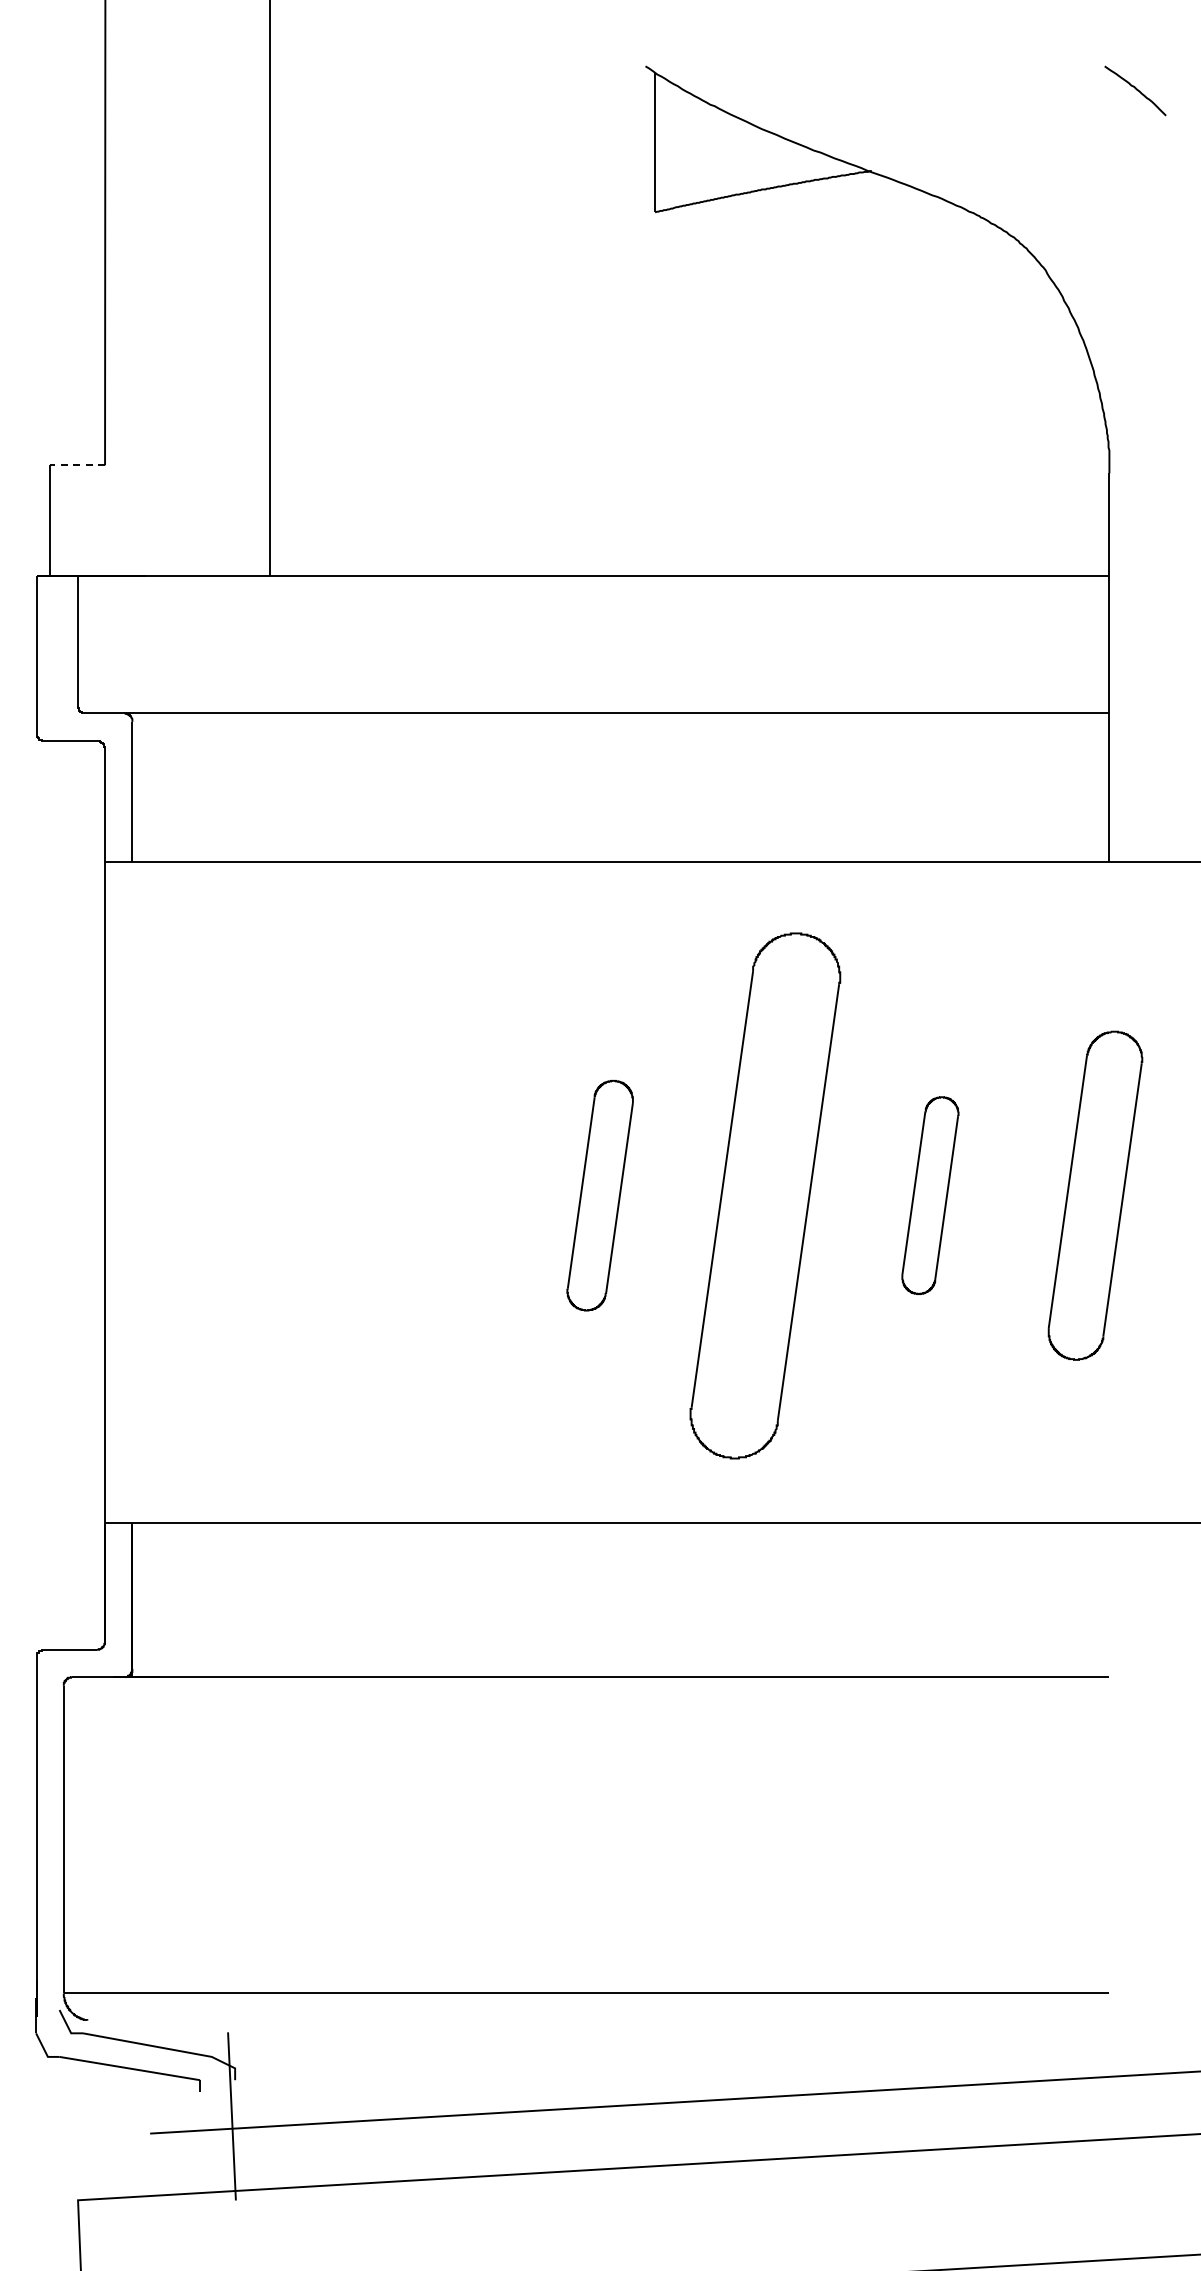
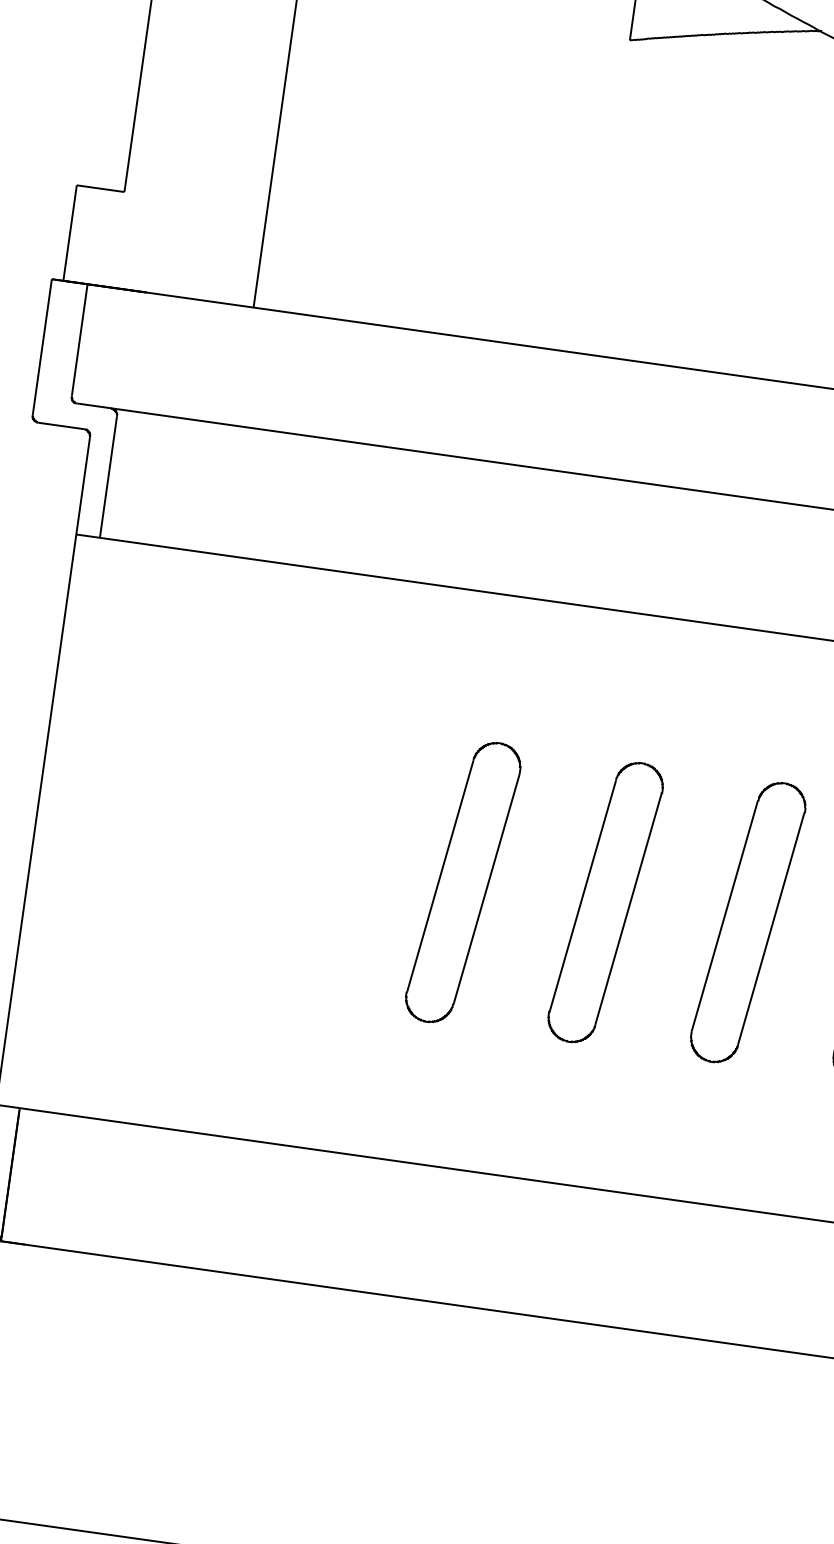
line: (77, 465) -> (100, 188), dashed -> solid
part: (599, 1195) -> (462, 882), size x1.43
part: (764, 1195) -> (605, 902), size x0.62
part: (930, 1195) -> (748, 922), size x1.67

